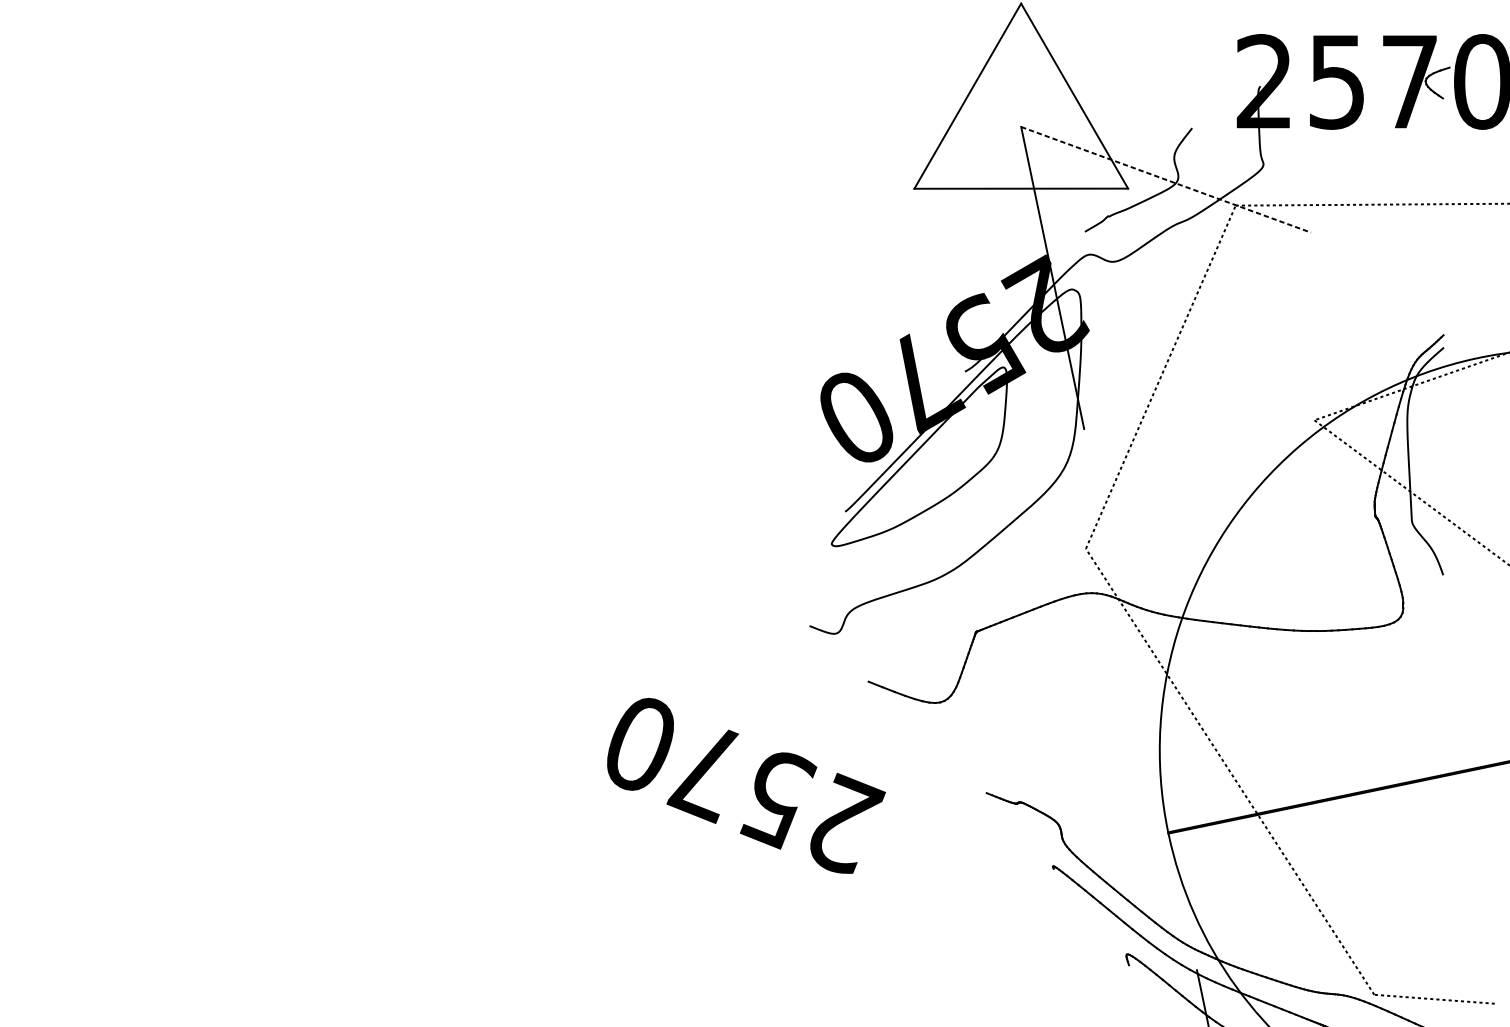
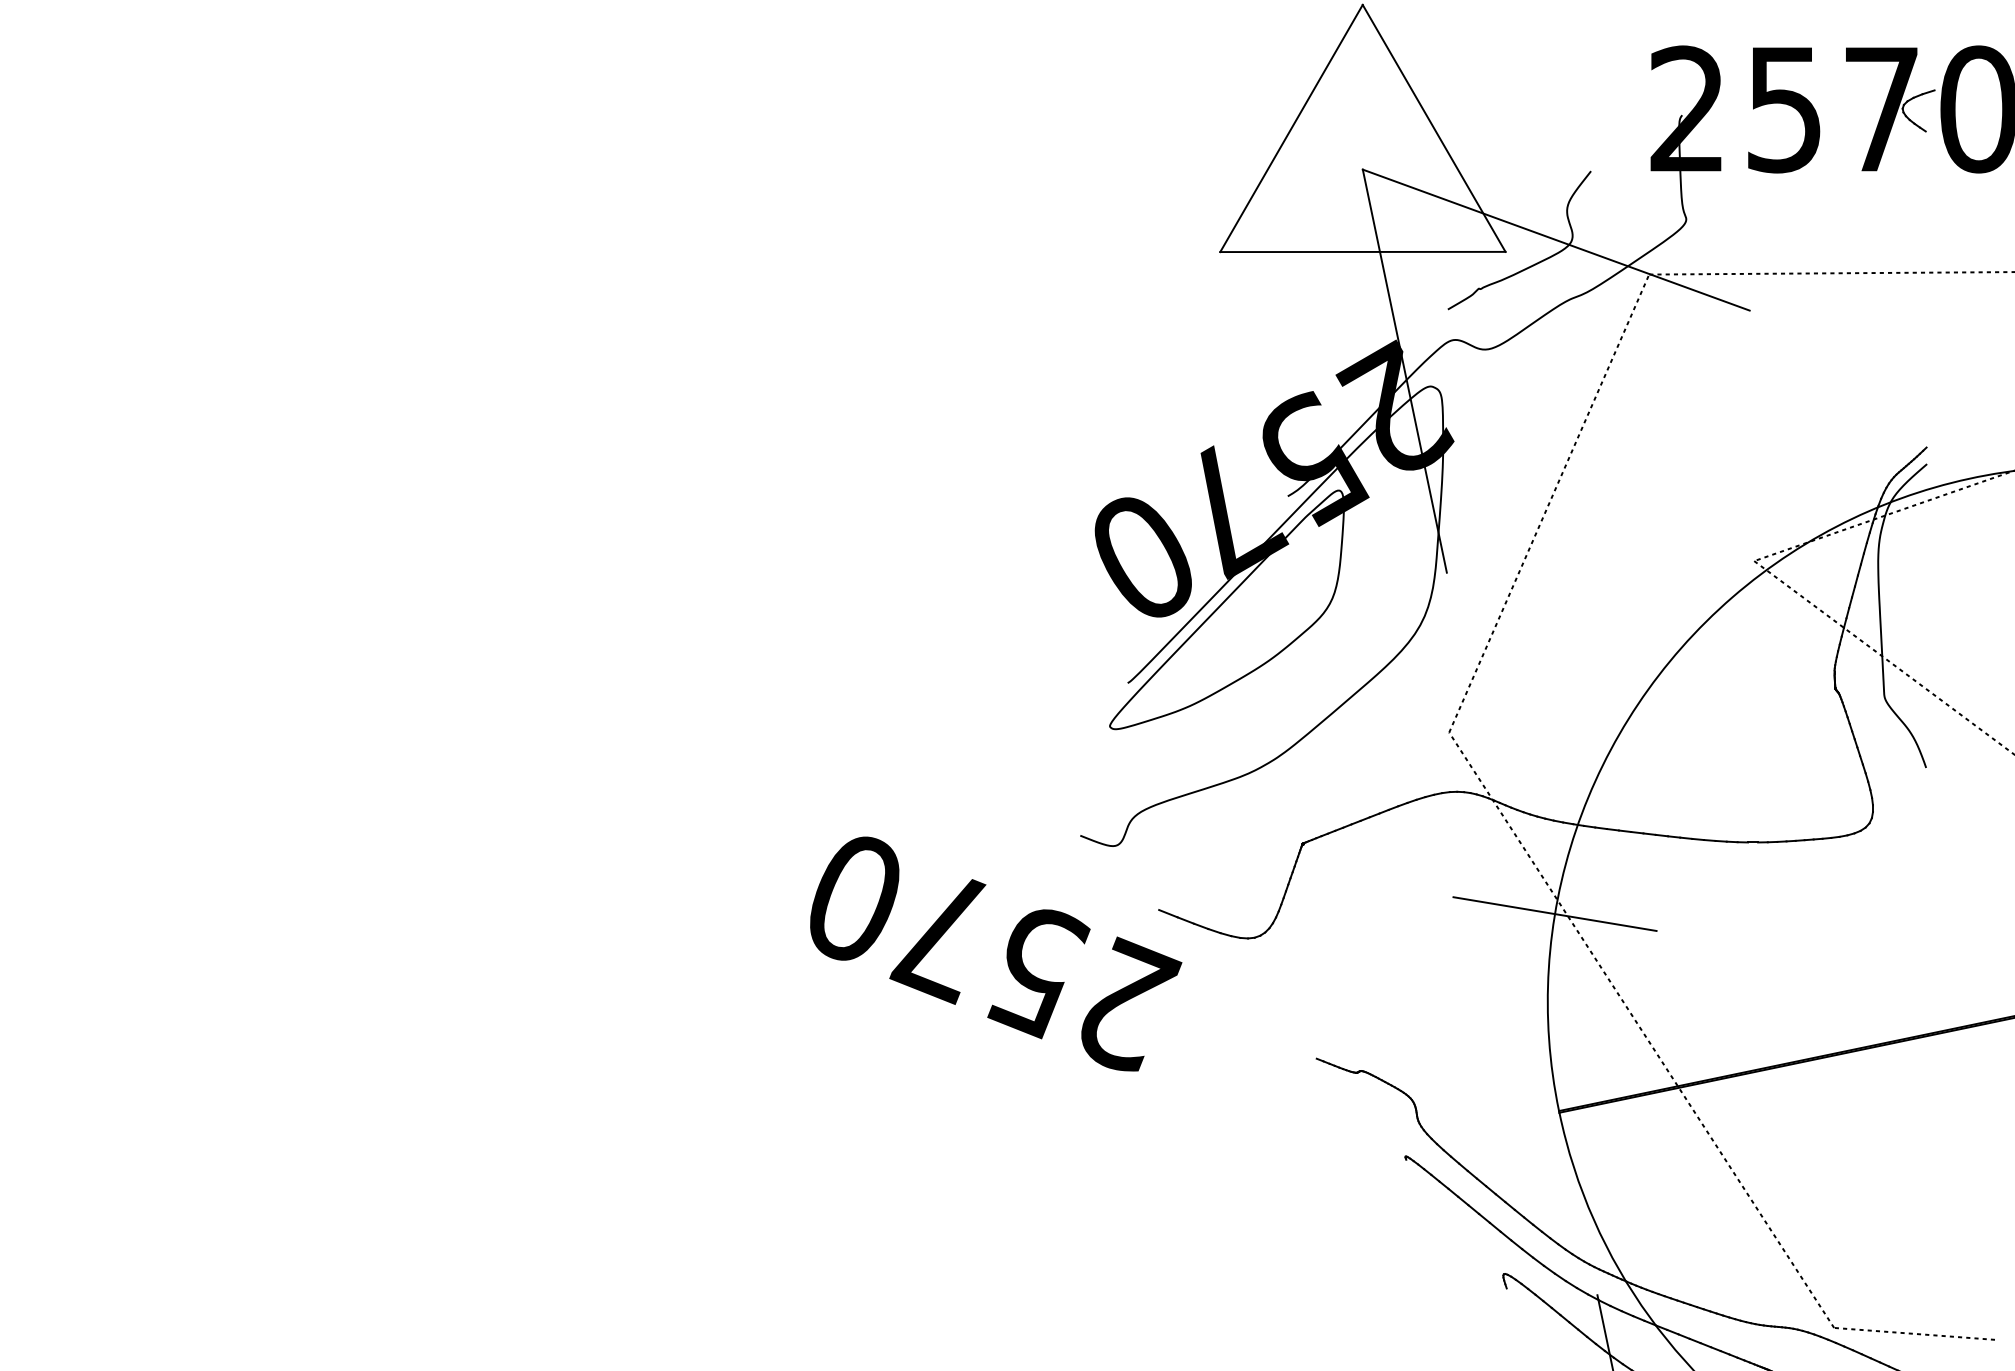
line: (1166, 180) -> (1556, 240), dashed -> solid
line: (1164, 684) -> (1554, 913), added
text: (746, 785) -> (996, 953), moved

